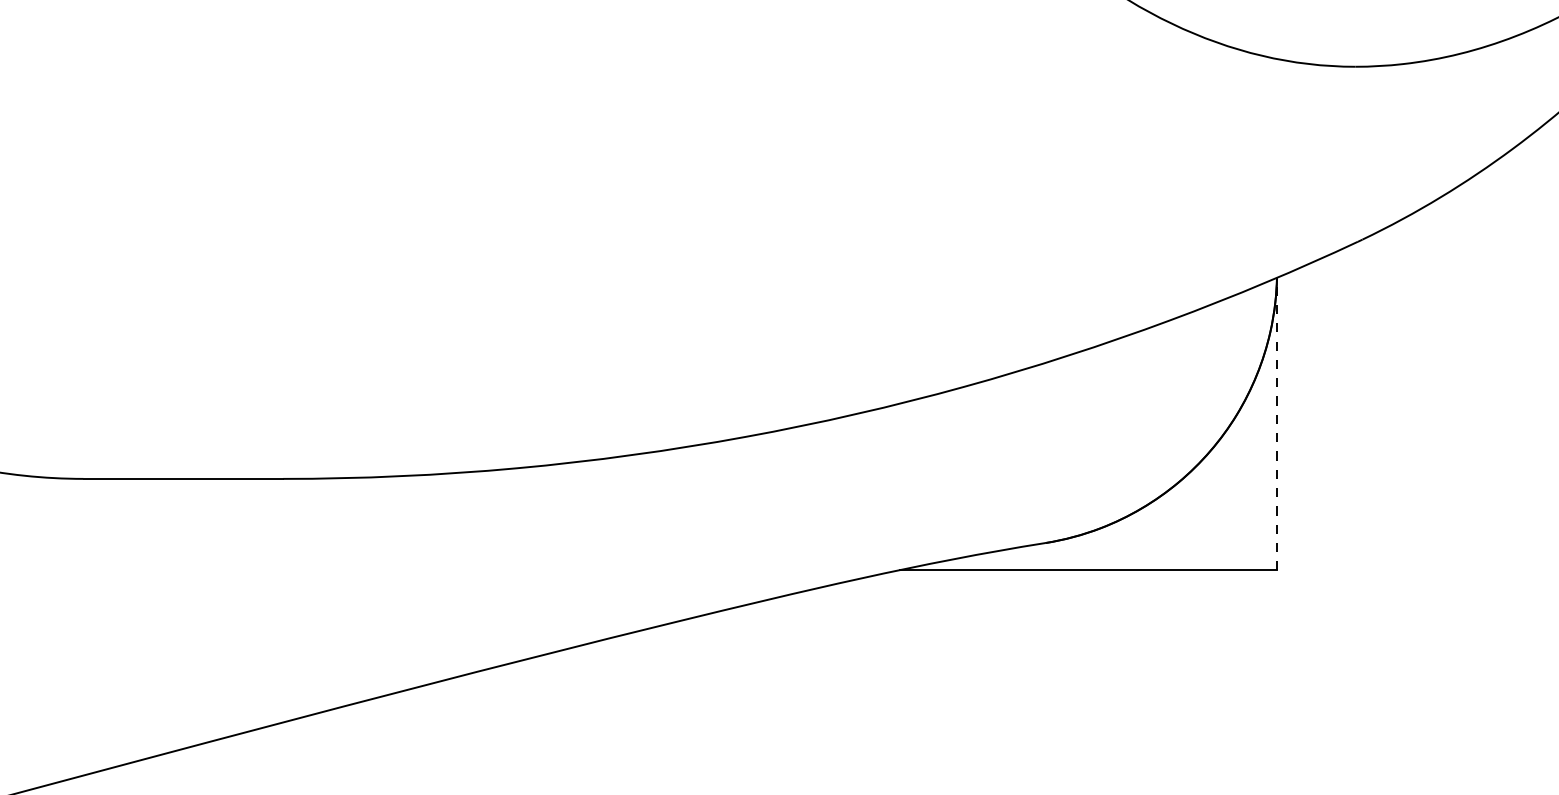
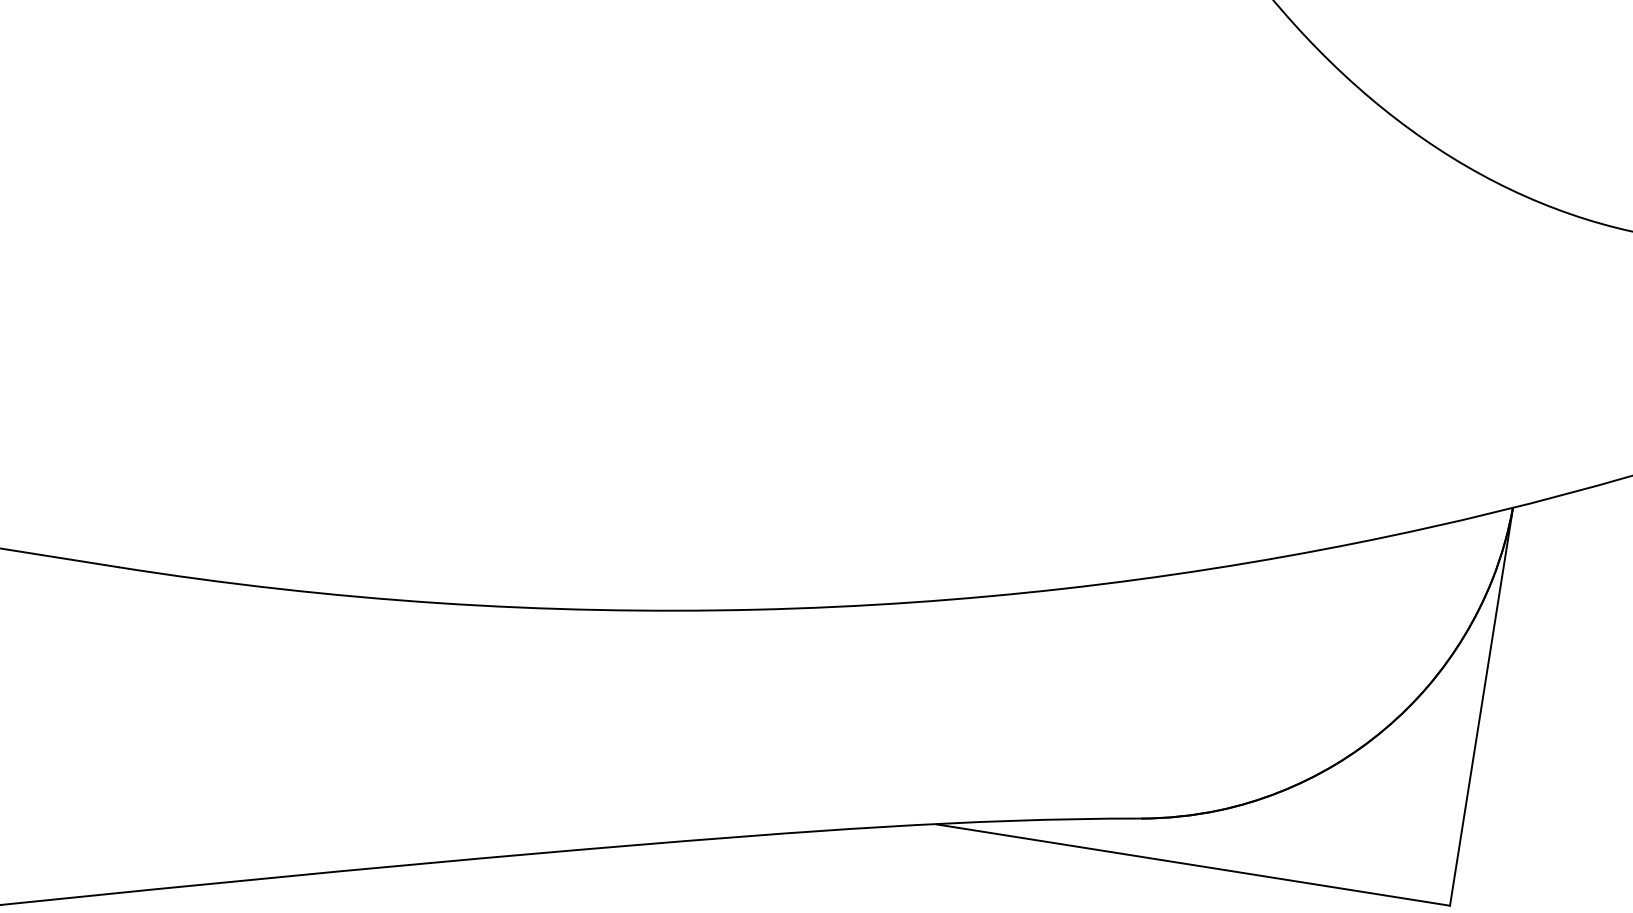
line: (1277, 423) -> (1482, 705), dashed -> solid

